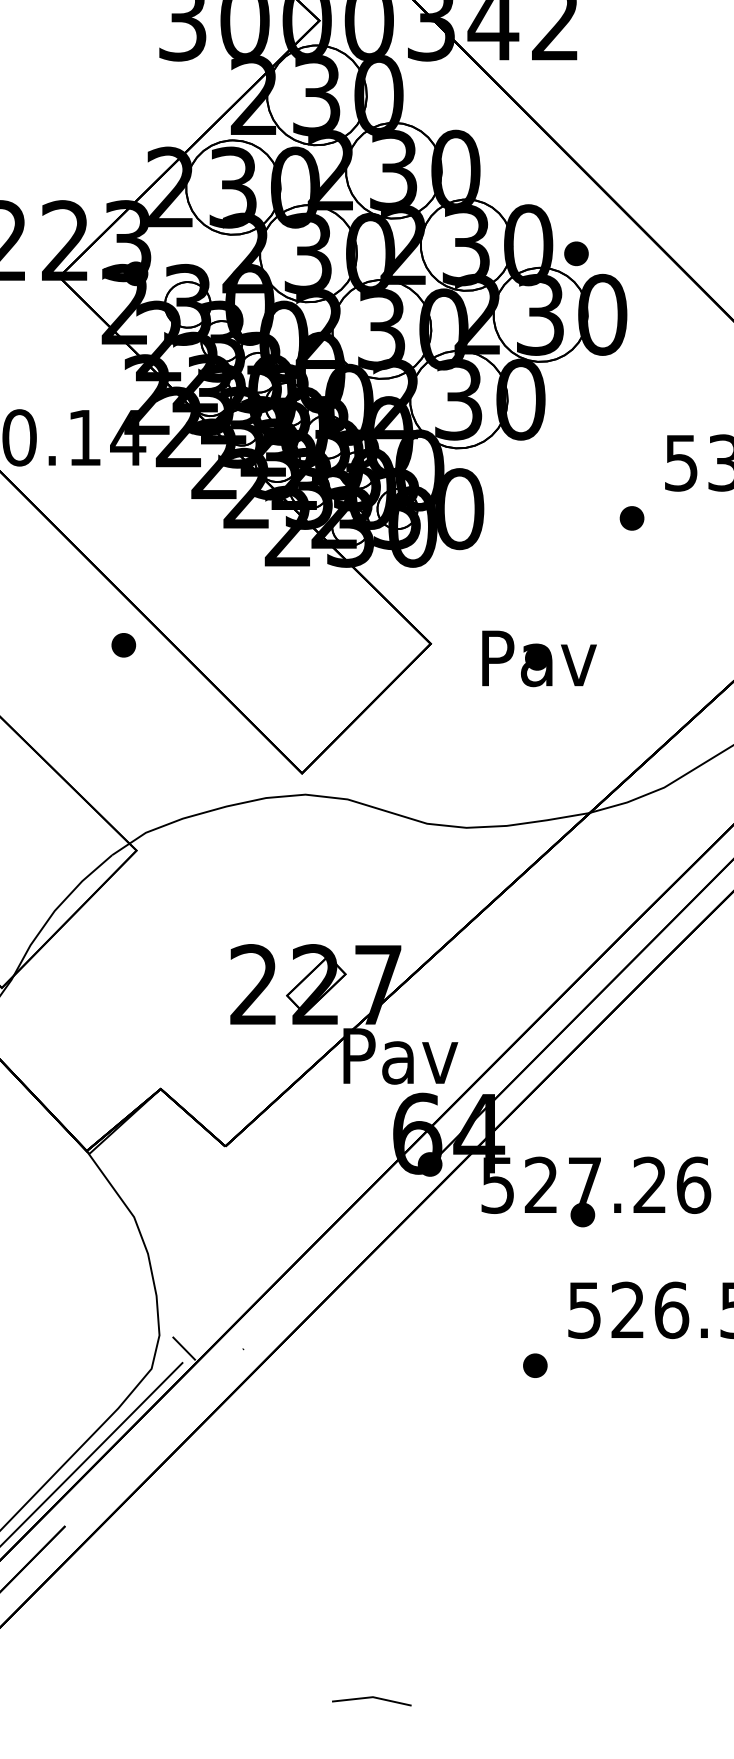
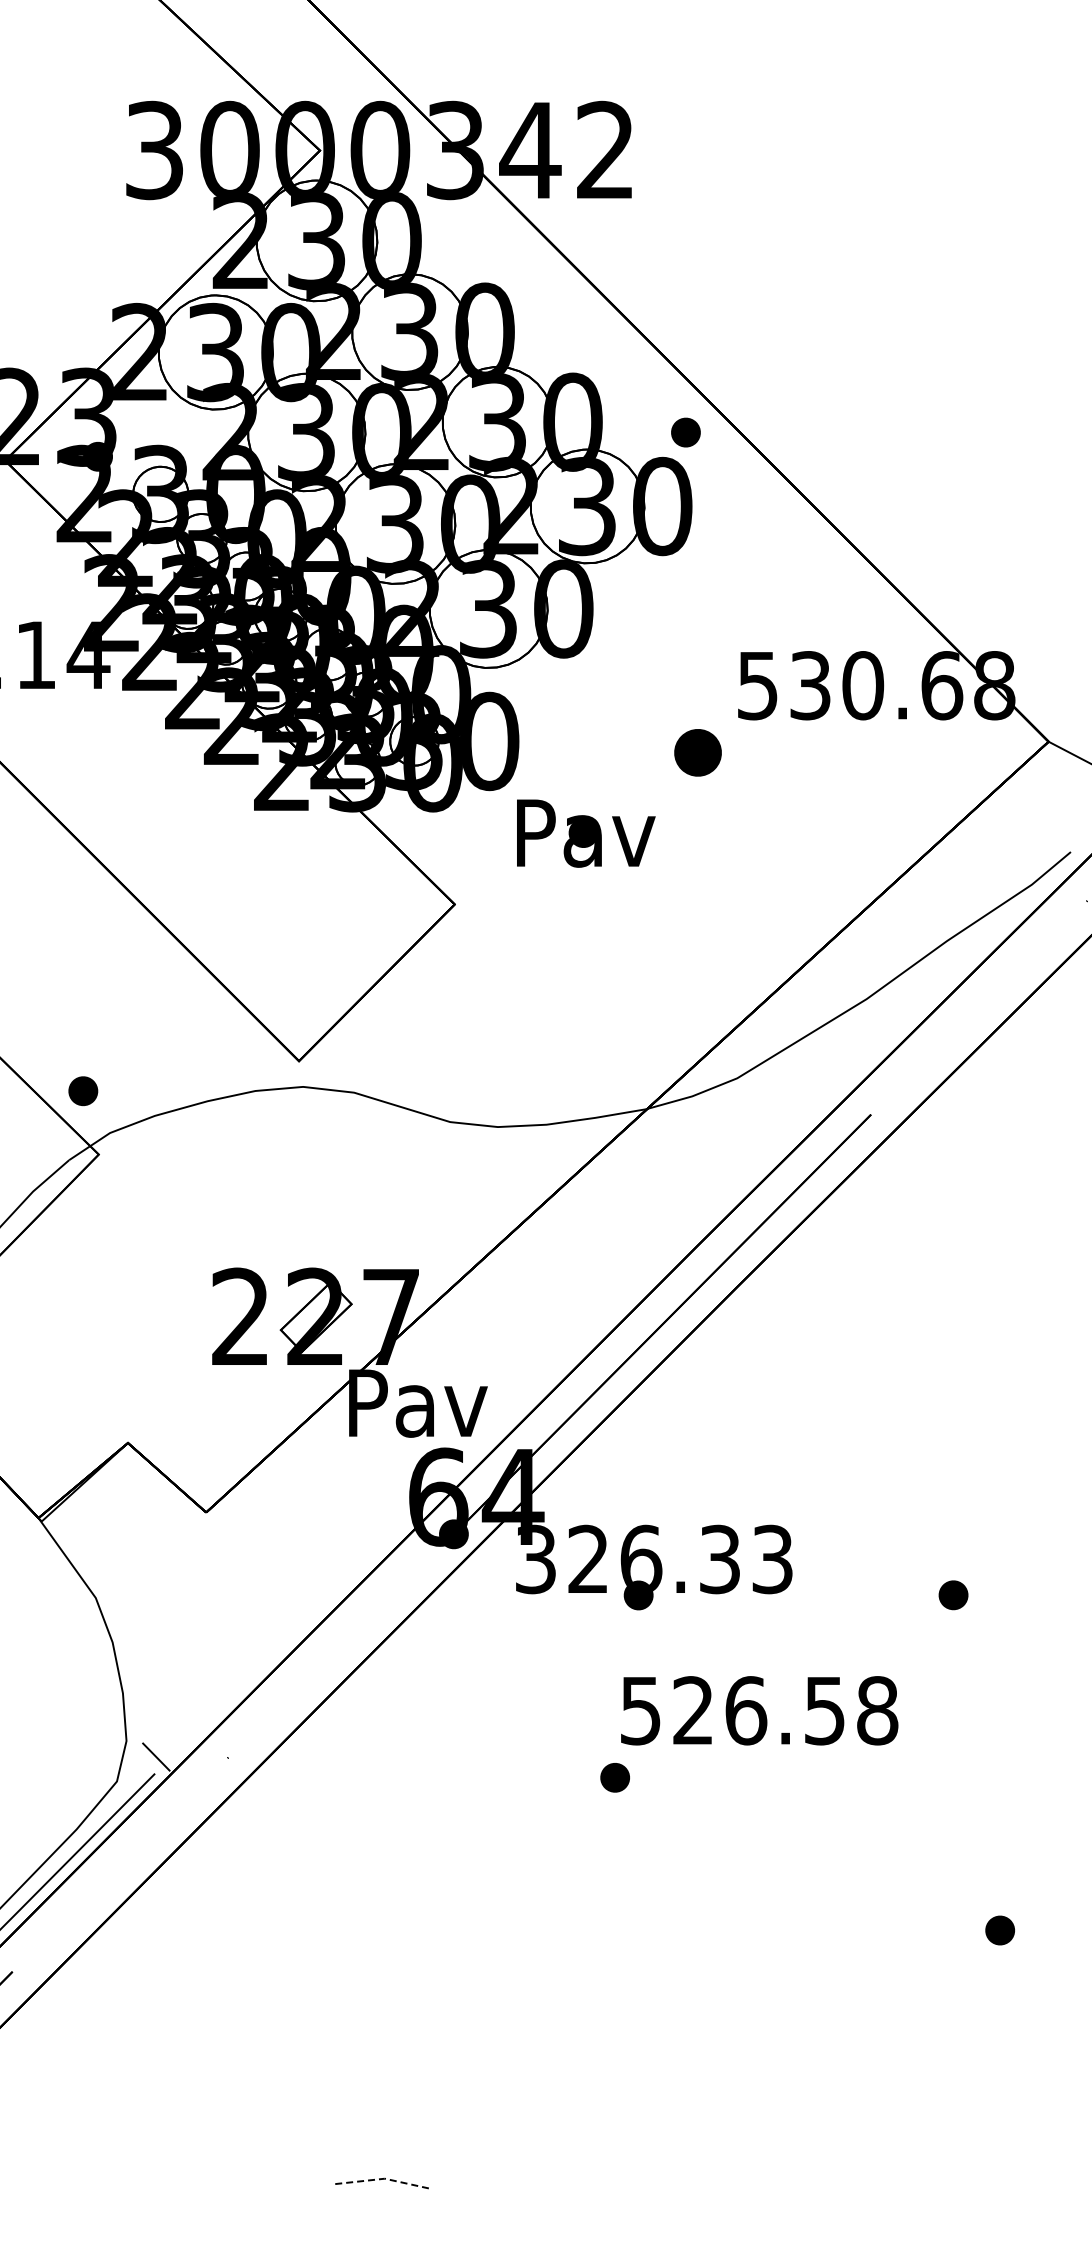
part: (576, 253) -> (685, 432), moved
part: (632, 518) -> (698, 752), size x1.6
part: (123, 644) -> (83, 1090), moved
text: (539, 658) -> (586, 833), moved
text: (595, 1185) -> (654, 1559), 527.26 -> 326.33
part: (534, 1365) -> (614, 1777), moved
line: (372, 1696) -> (384, 2178), solid -> dashed

